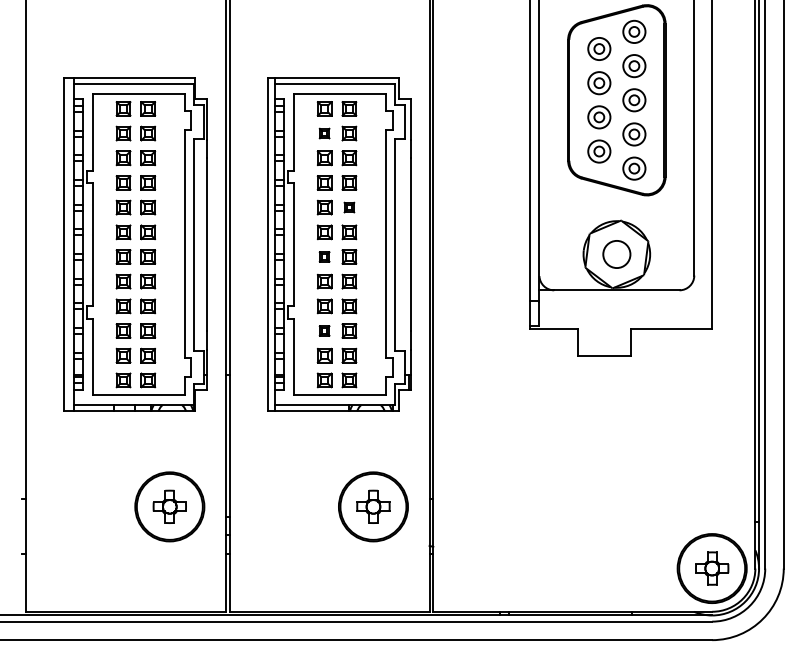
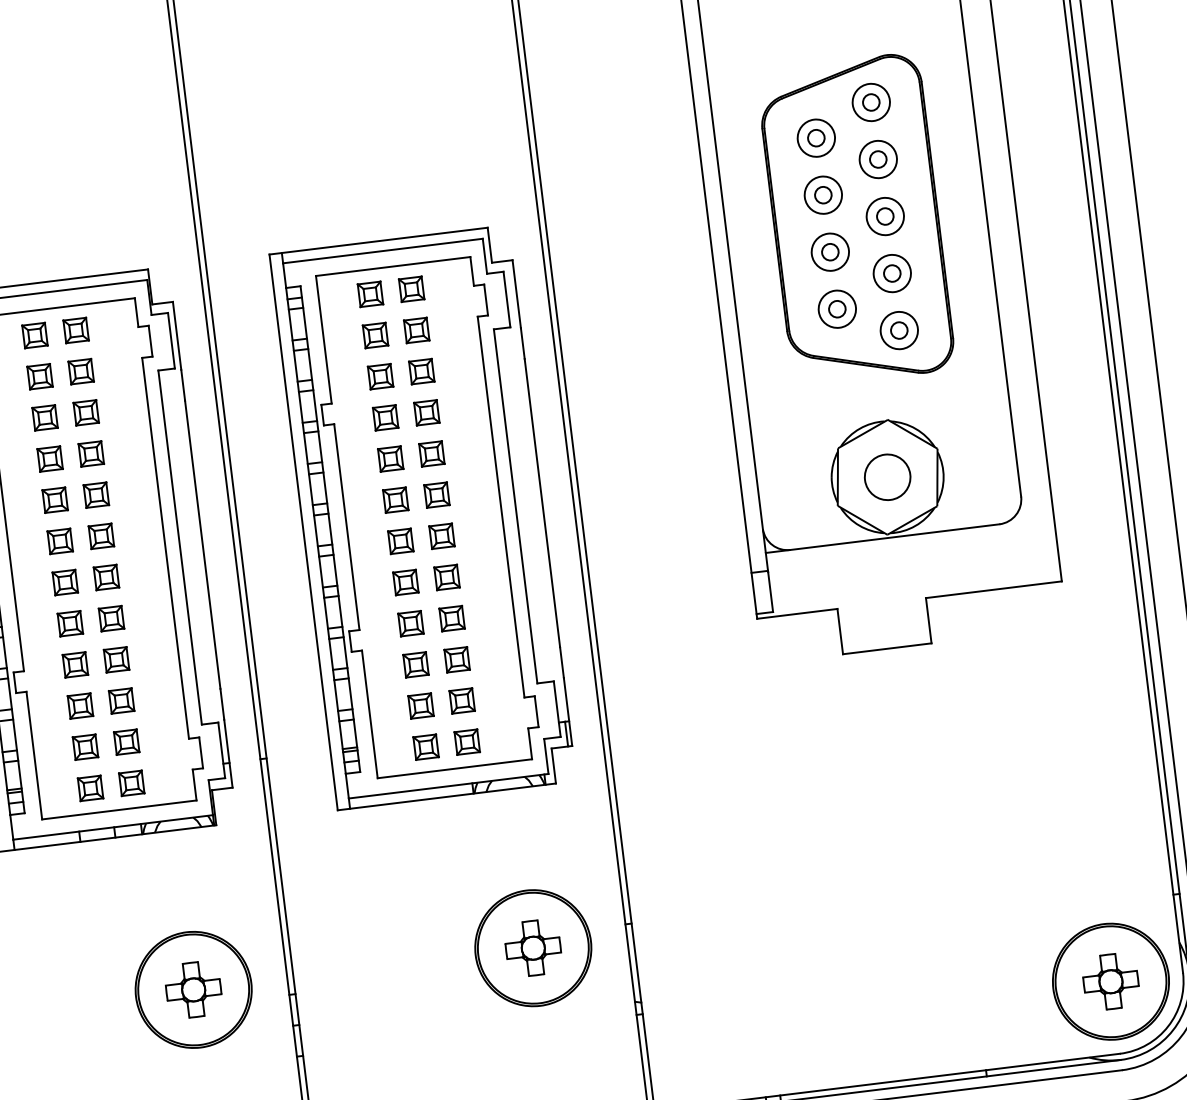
part: (324, 133) -> (375, 335), size x1.43
part: (349, 207) -> (432, 453), size x1.43
part: (324, 256) -> (400, 540), size x1.43
part: (324, 330) -> (415, 664), size x1.43

